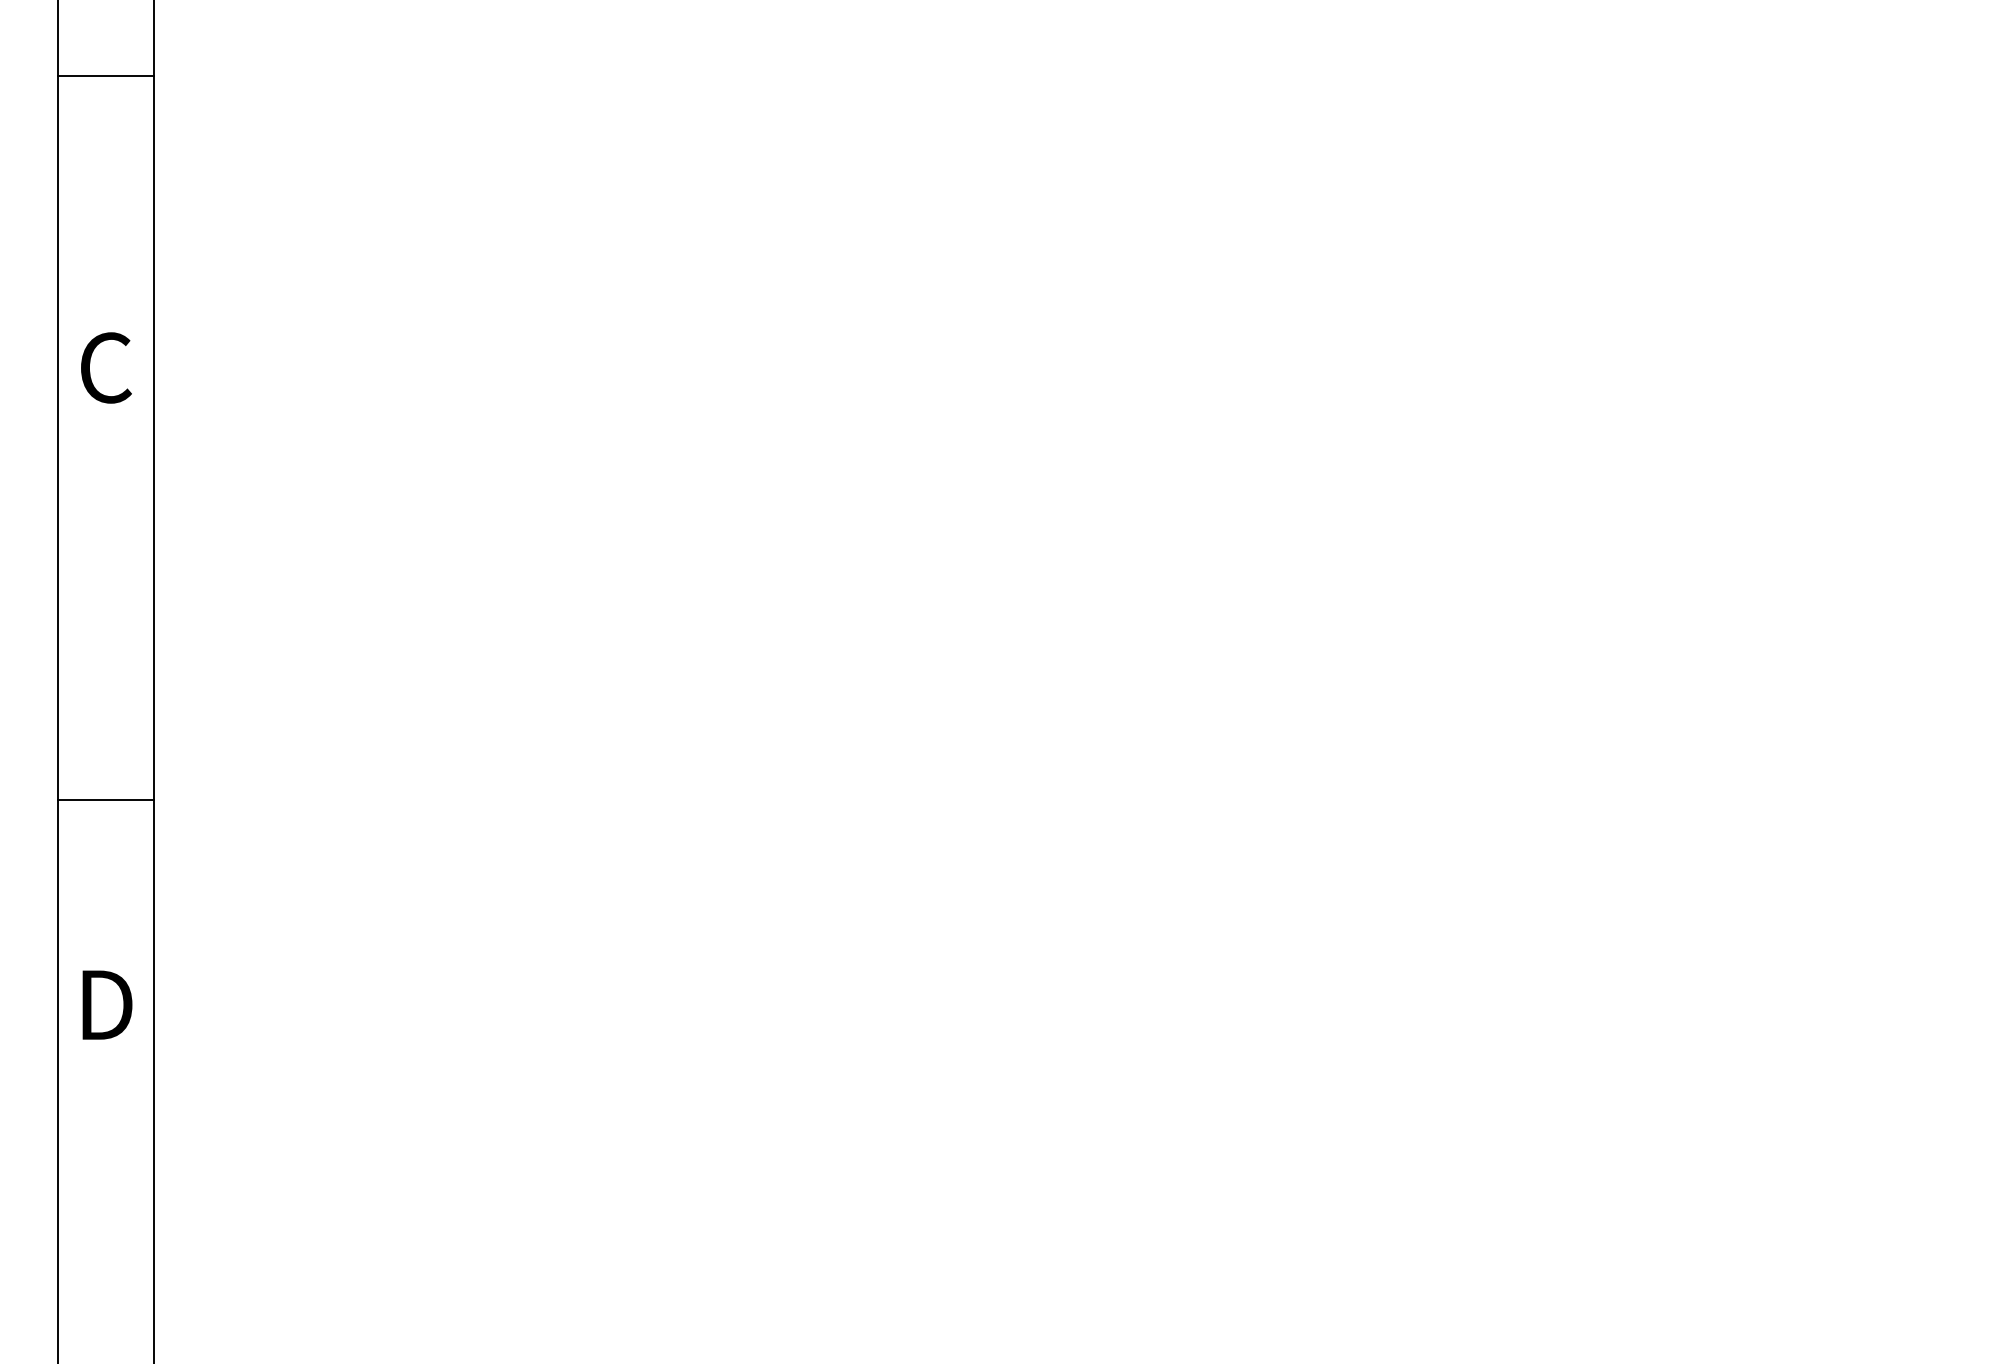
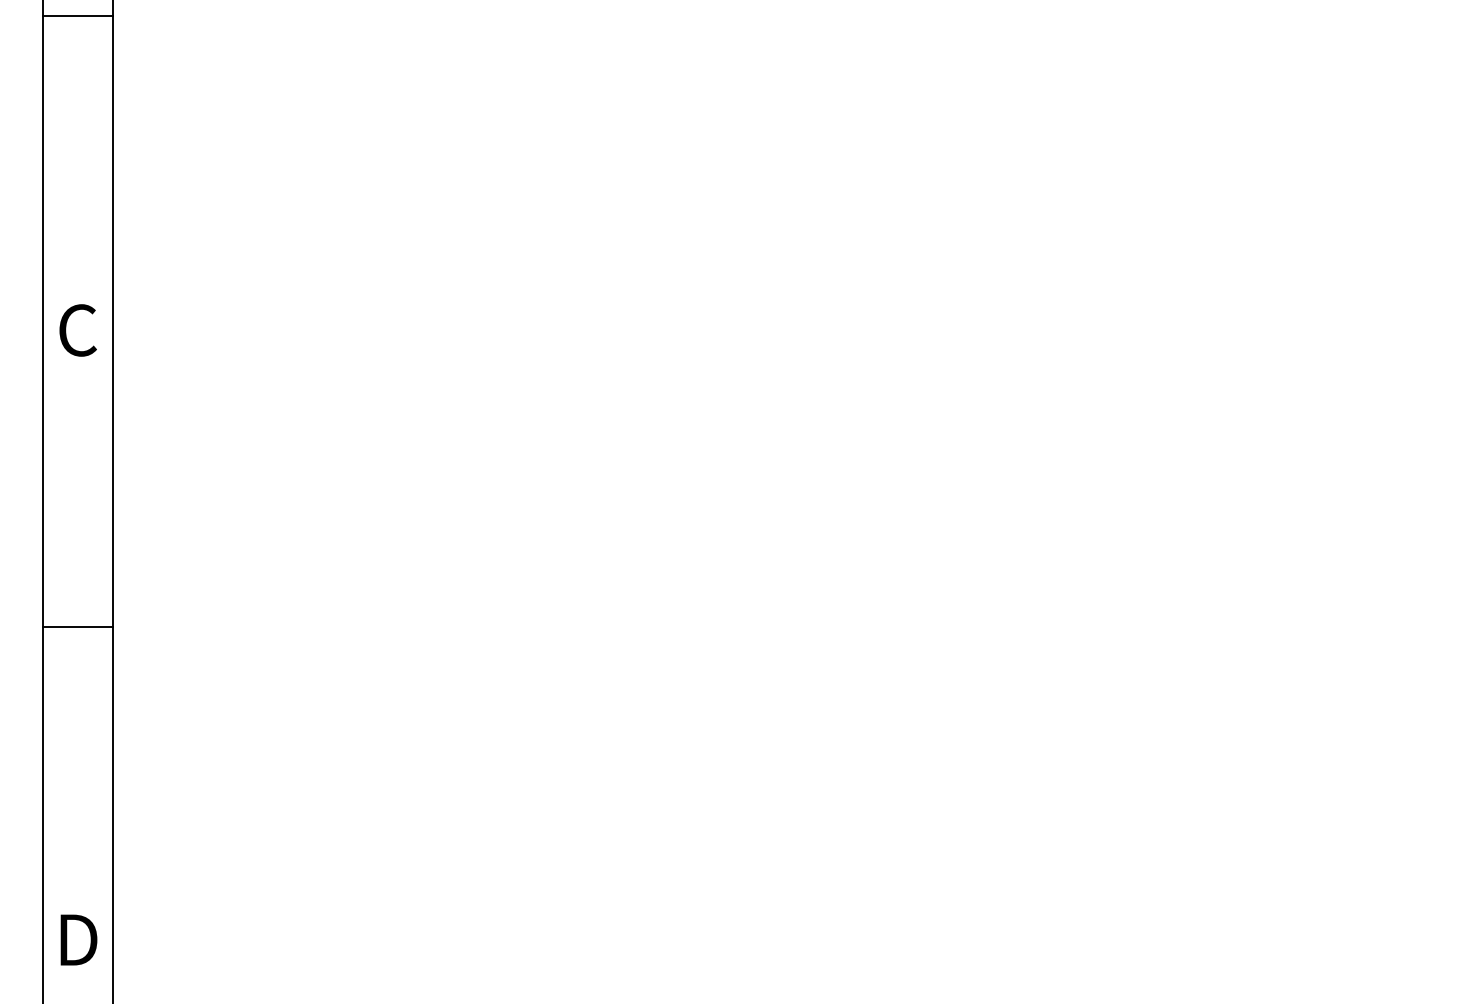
line: (105, 75) -> (77, 15), moved
text: (106, 367) -> (78, 330), moved
line: (105, 799) -> (77, 626), moved
text: (107, 1004) -> (79, 939), moved

